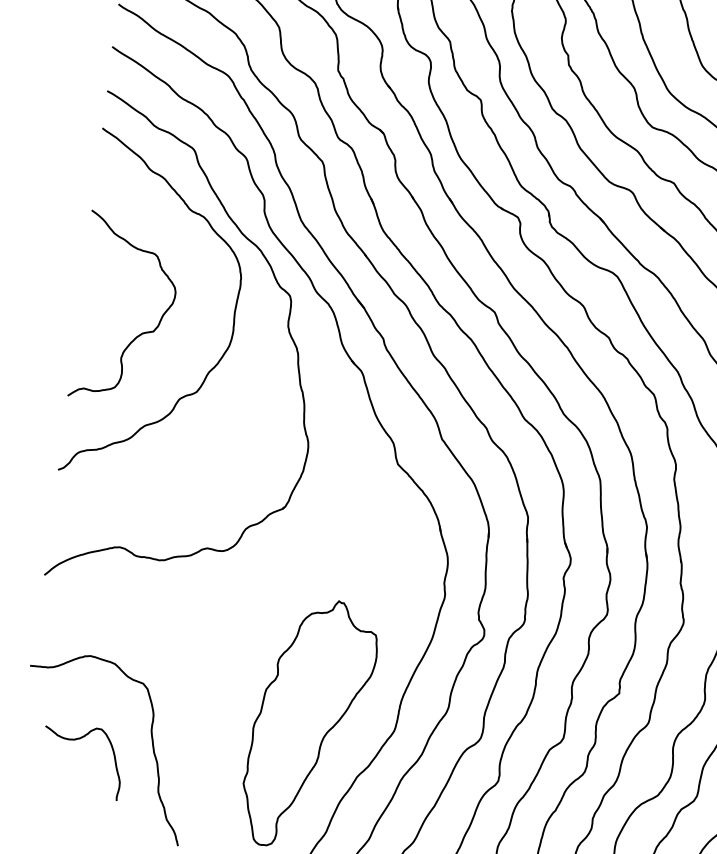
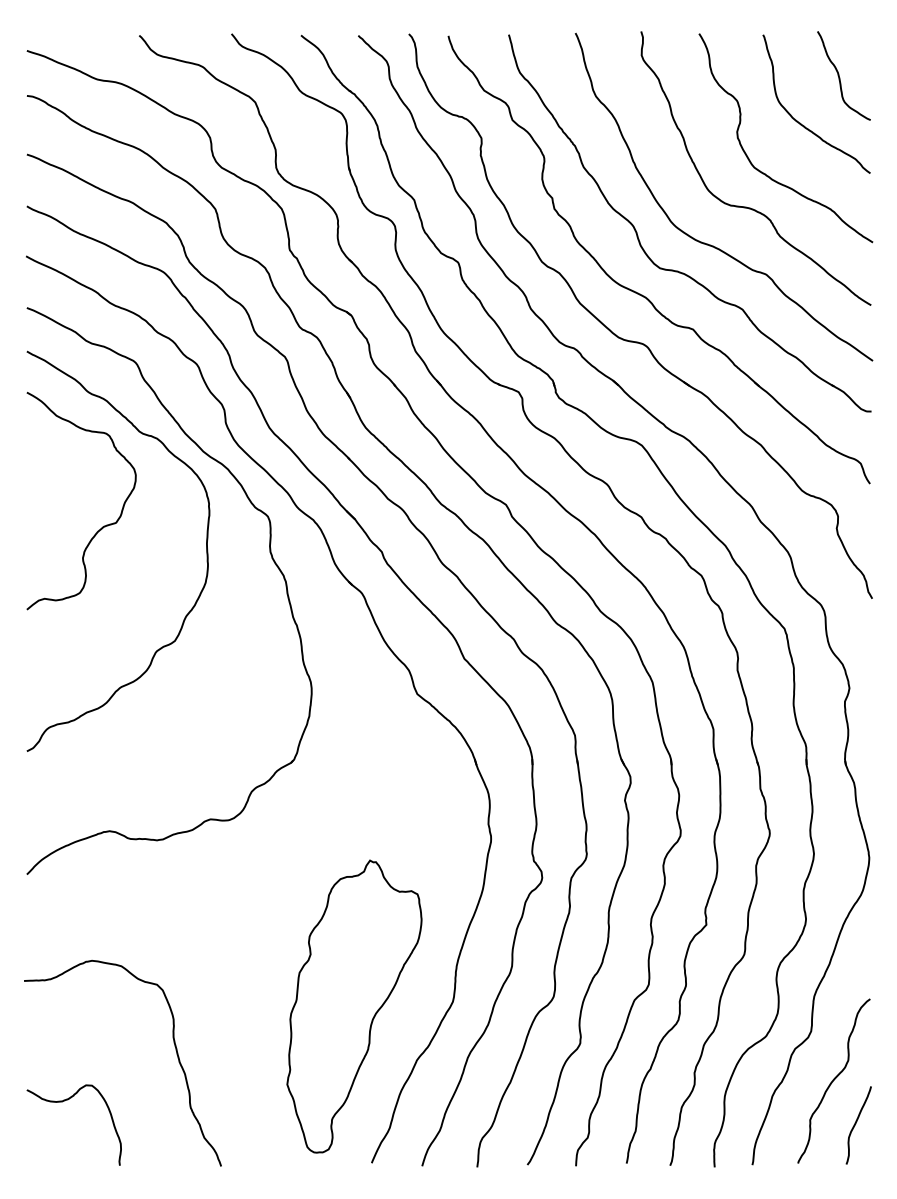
curve: (141, 333) -> (102, 526), moved
curve: (74, 740) -> (62, 1102), moved

